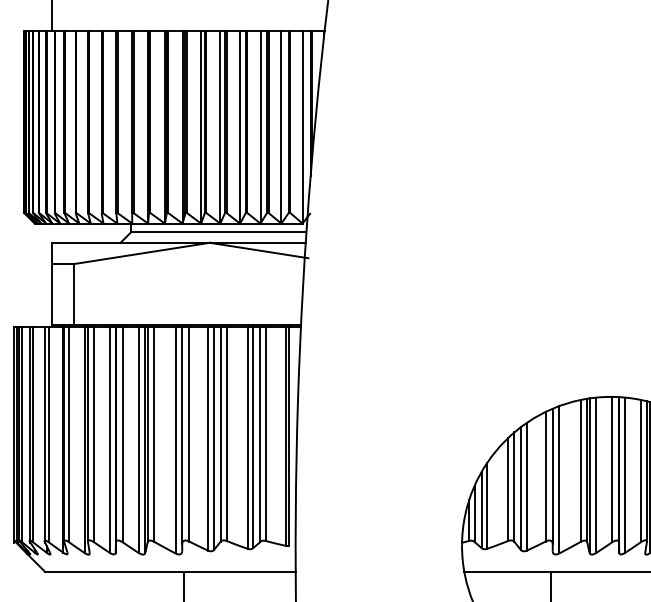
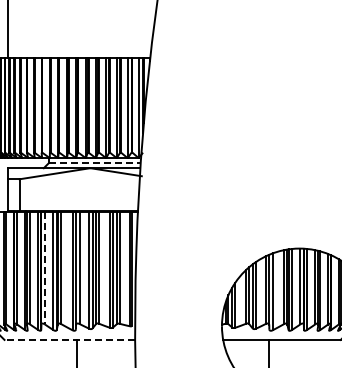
line: (219, 231) -> (95, 162), solid -> dashed
line: (123, 435) -> (45, 268), solid -> dashed
line: (169, 571) -> (69, 339), solid -> dashed

